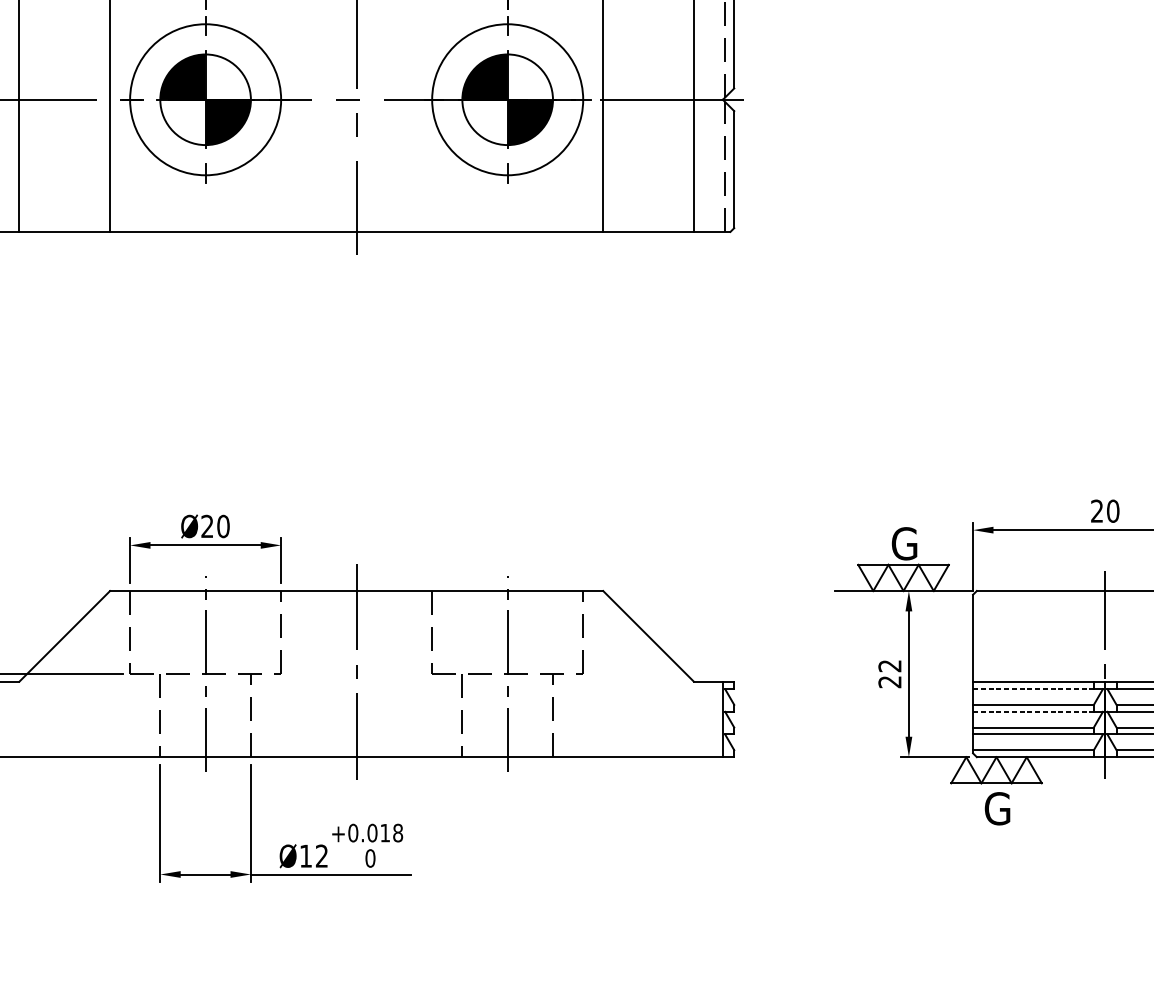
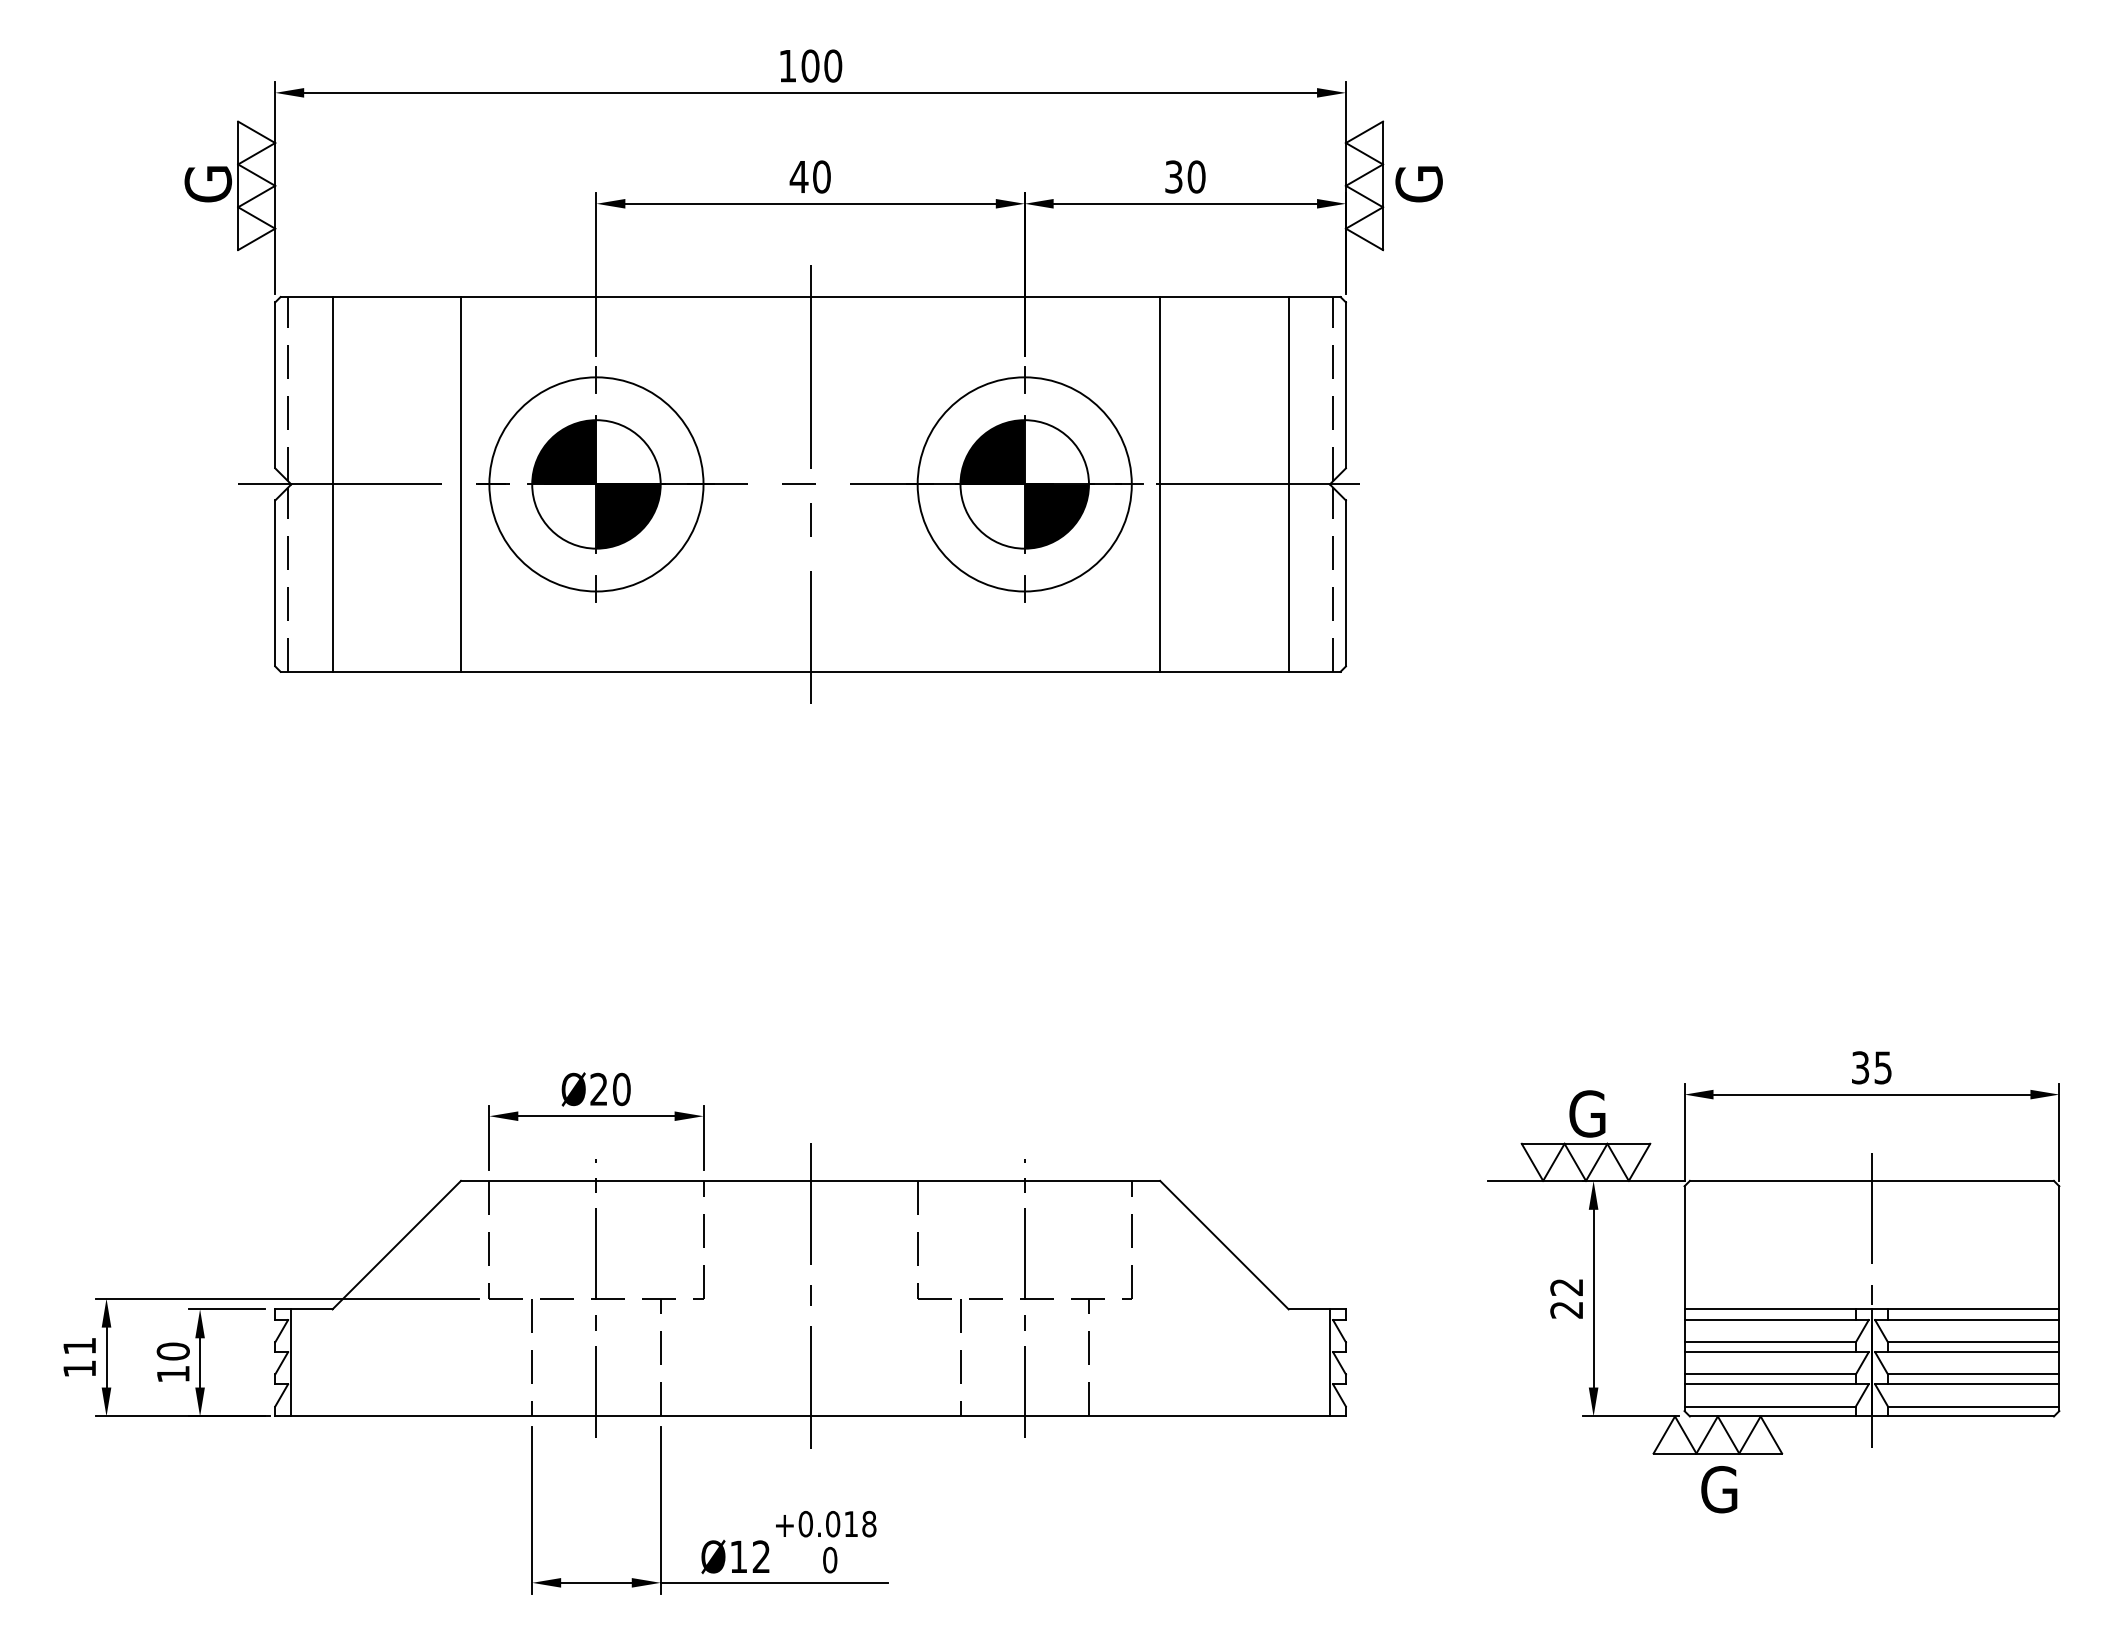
text: (1105, 511) -> (1872, 1067), 20 -> 35
line: (1033, 689) -> (1770, 1320), dashed -> solid
line: (1033, 712) -> (1770, 1352), dashed -> solid

